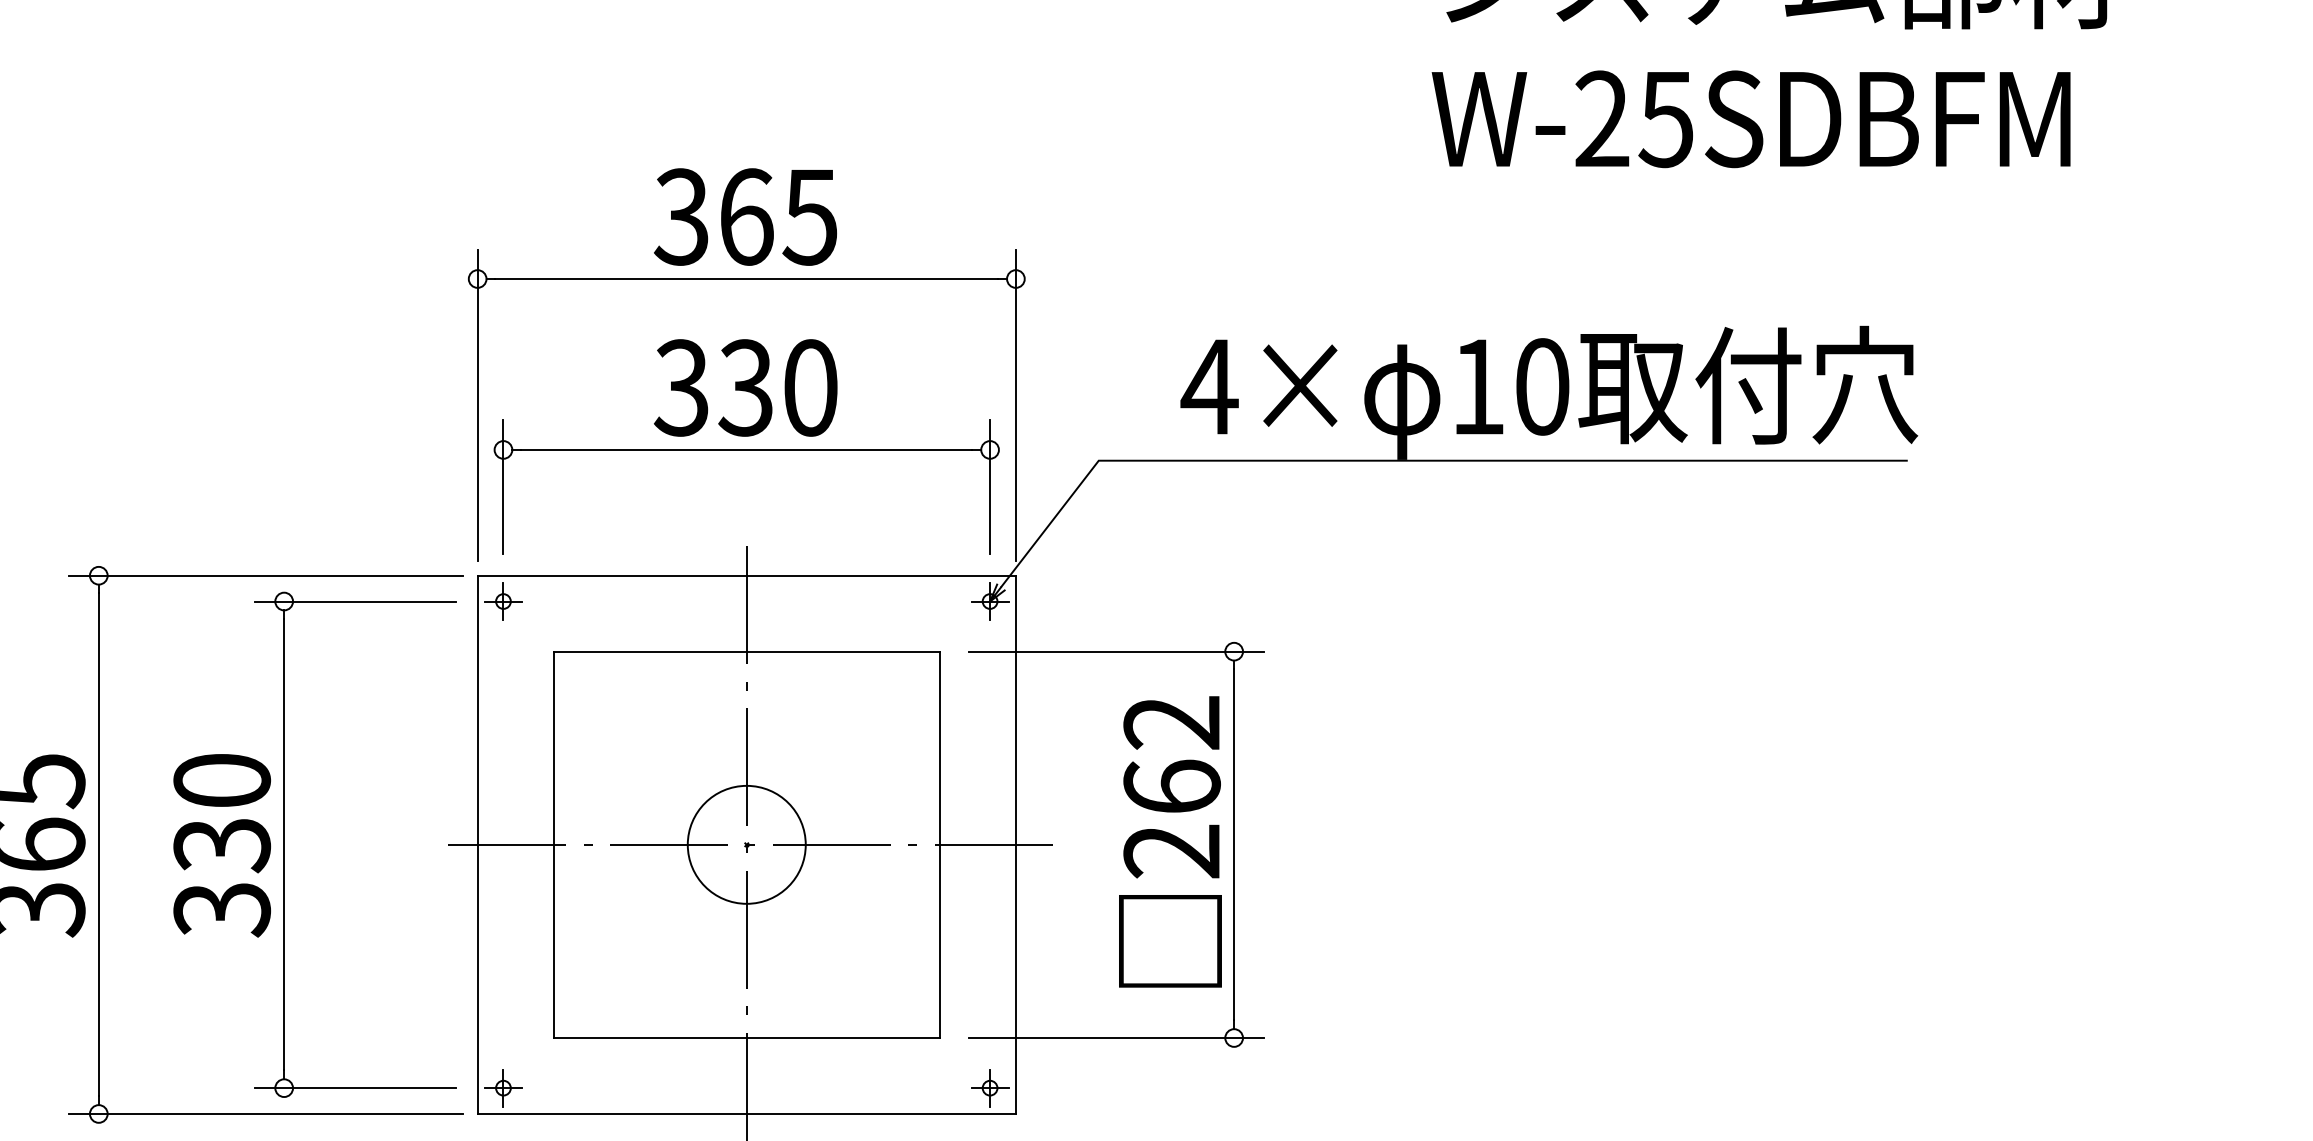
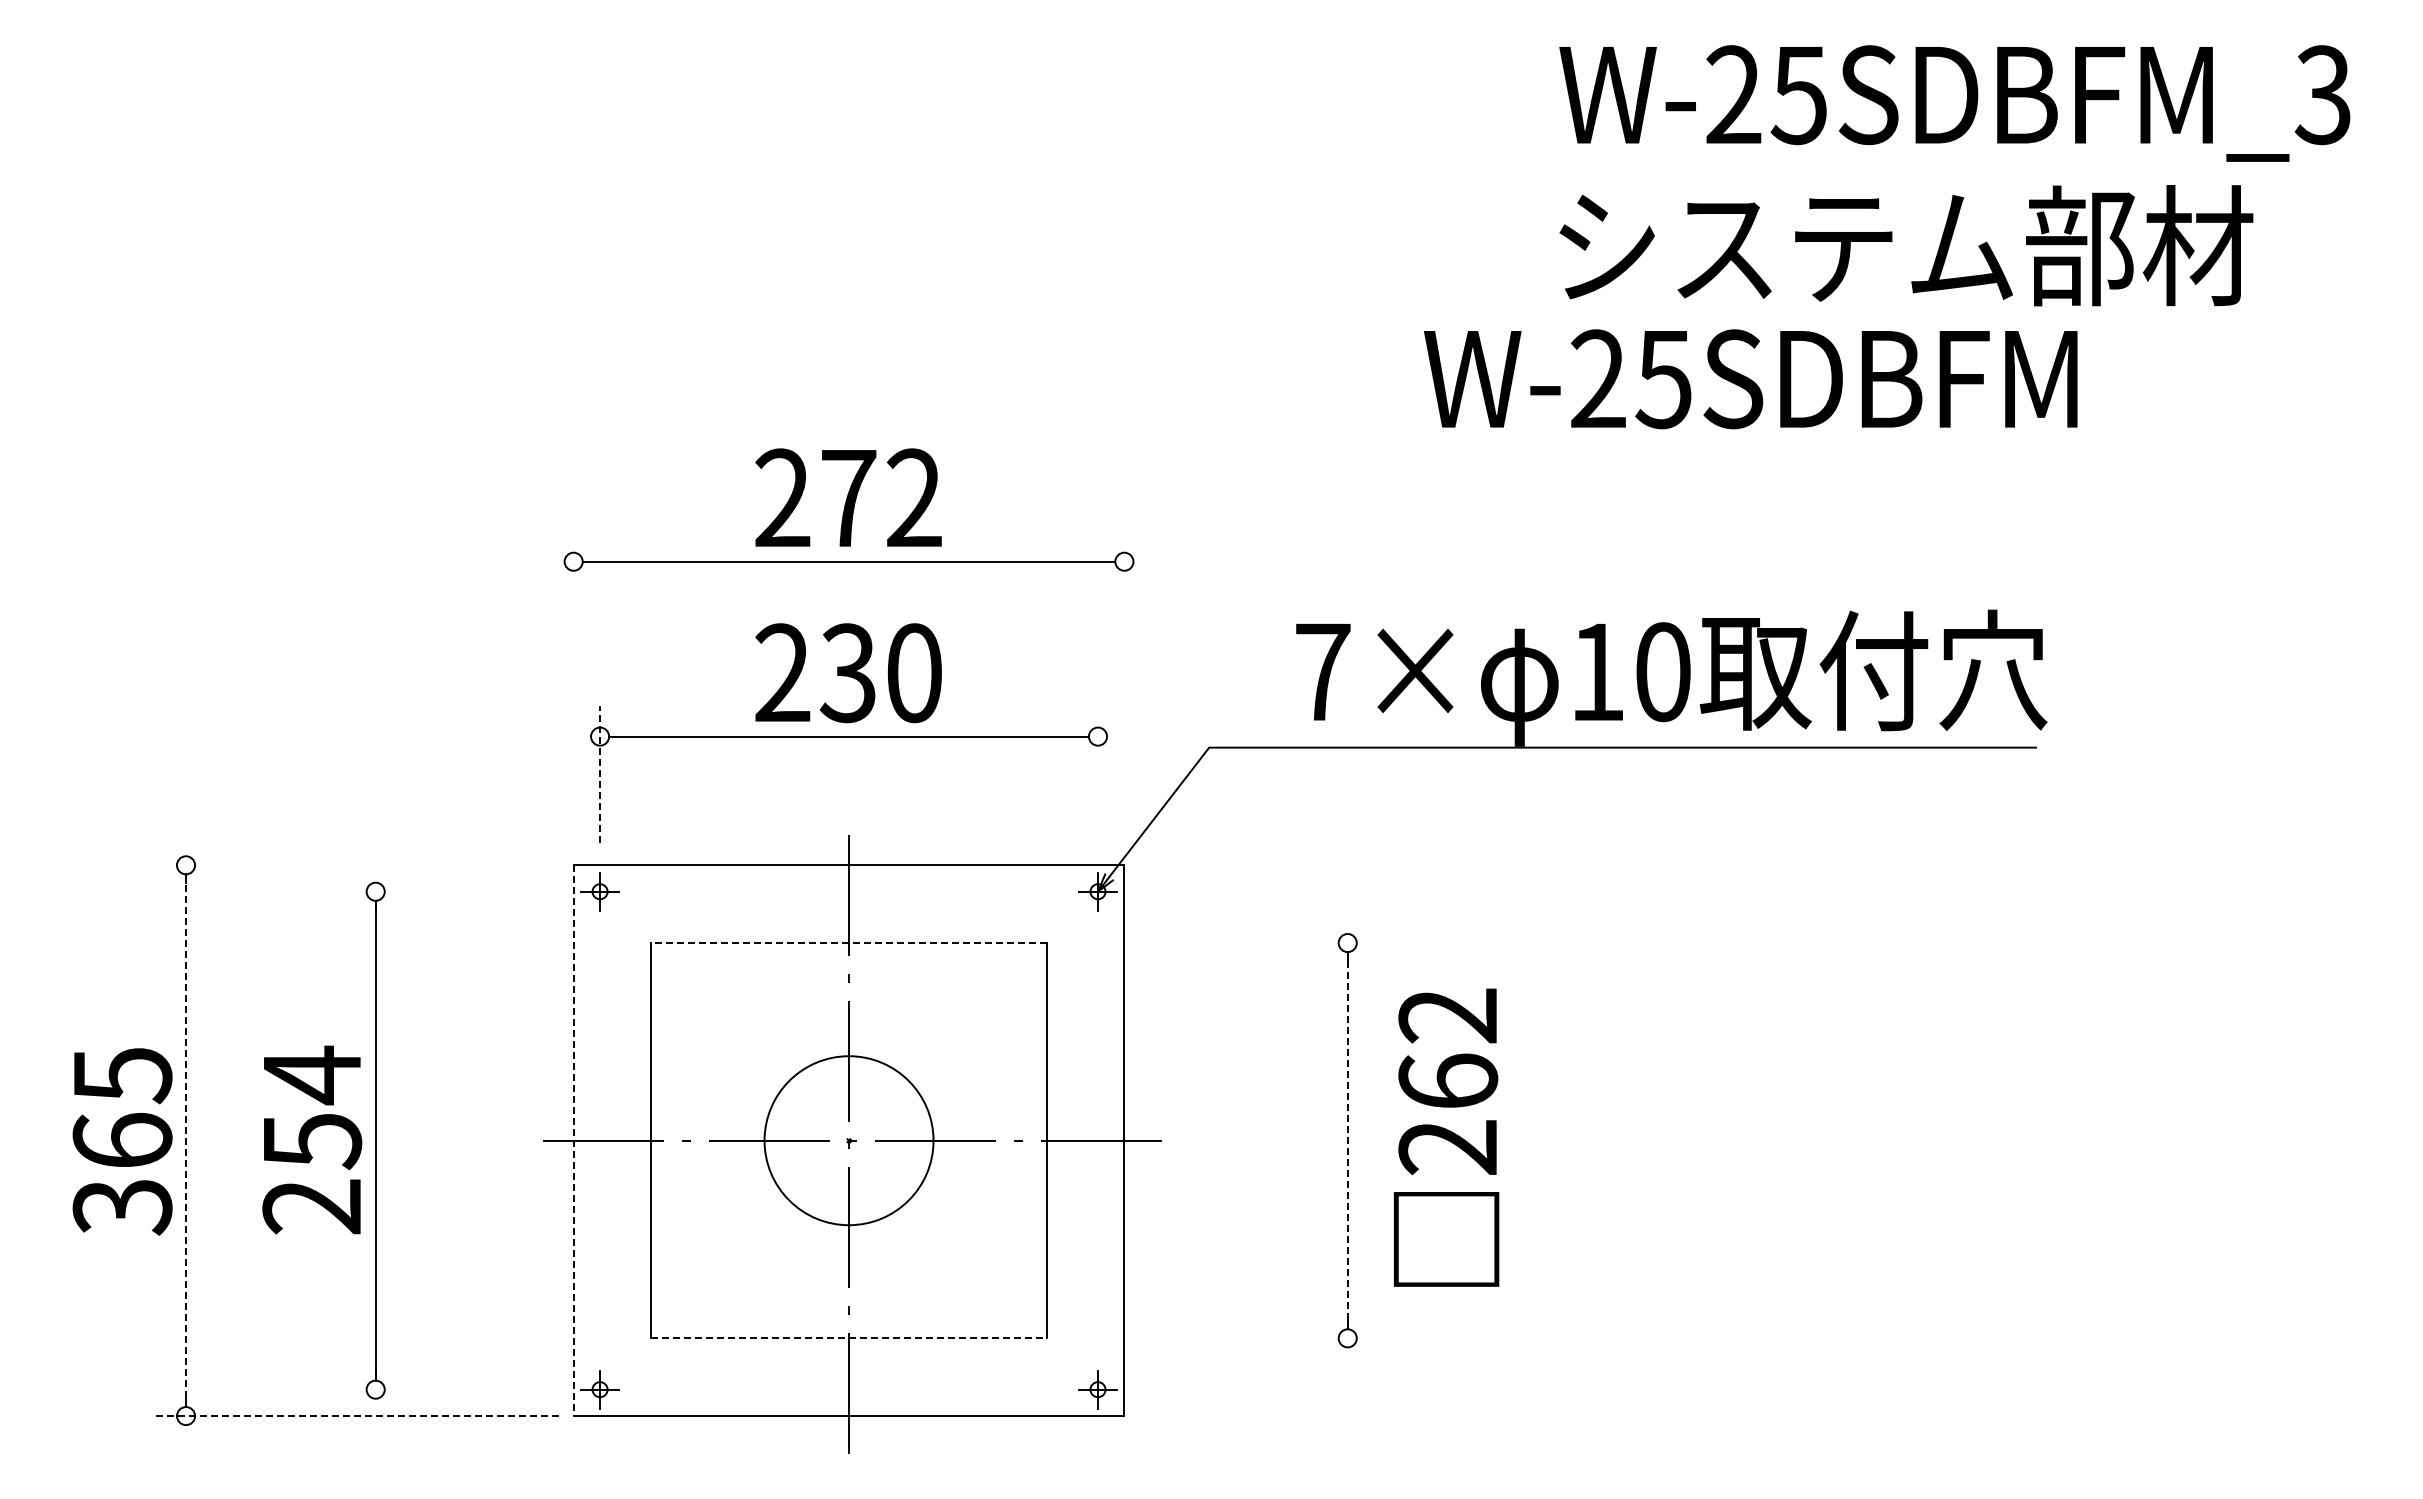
text: (1750, 119) -> (1750, 379), moved
text: (745, 217) -> (847, 498), 365 -> 272
text: (1209, 387) -> (1322, 672), 4× -> 7×
text: (681, 388) -> (782, 673), 330 -> 230
line: (477, 404) -> (573, 690), removed
line: (1015, 404) -> (1124, 690), removed
line: (503, 486) -> (600, 774), solid -> dashed
line: (990, 486) -> (1098, 774), removed
line: (265, 575) -> (356, 865), removed
line: (355, 601) -> (448, 891), removed
line: (747, 652) -> (849, 943), solid -> dashed
line: (1115, 652) -> (1226, 943), removed
text: (1170, 841) -> (1446, 1137), moved
line: (99, 844) -> (186, 1140), solid -> dashed
text: (222, 844) -> (312, 1140), 330 -> 254
circle: (746, 844) -> (848, 1140), size x1.4
line: (1233, 844) -> (1347, 1140), solid -> dashed
line: (477, 845) -> (573, 1141), solid -> dashed
line: (747, 1038) -> (849, 1338), solid -> dashed
line: (1115, 1038) -> (1226, 1338), removed
line: (355, 1087) -> (448, 1389), removed
line: (265, 1114) -> (356, 1416), solid -> dashed

